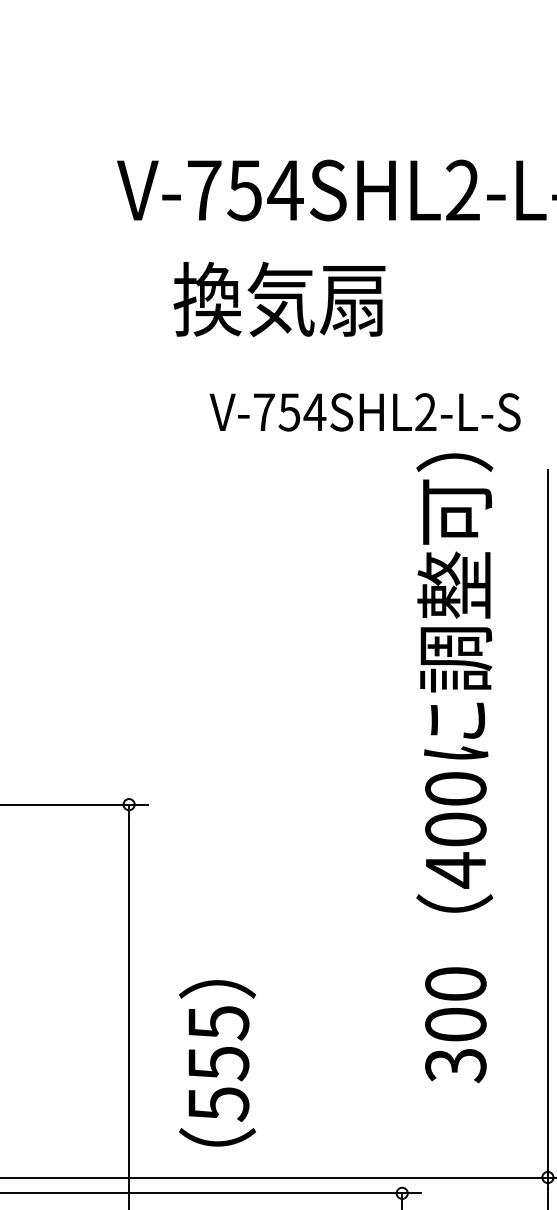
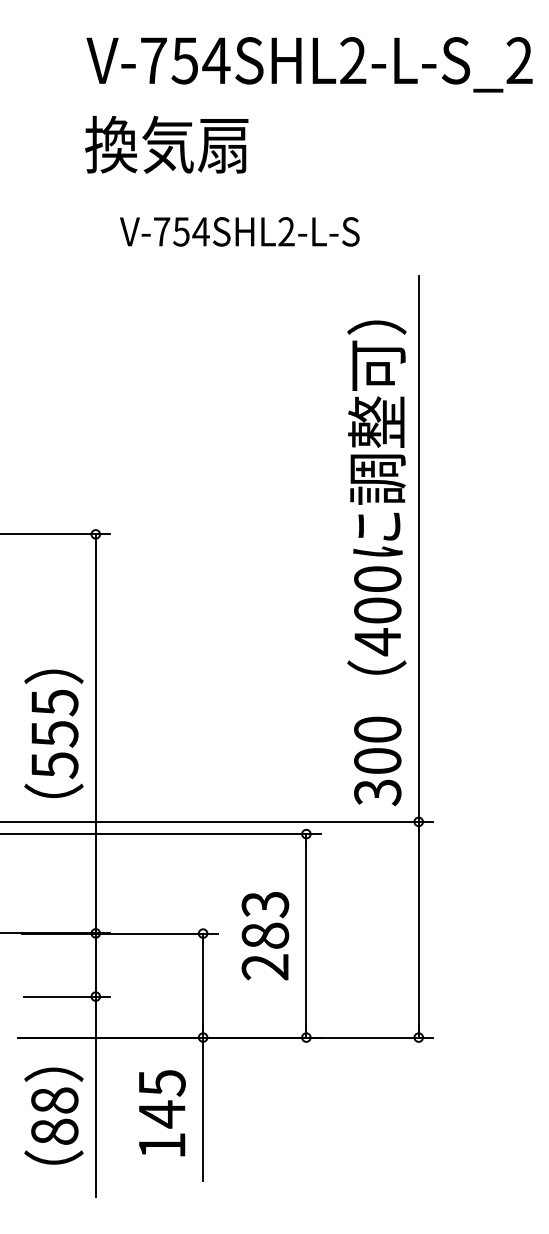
text: (279, 299) -> (166, 144), moved
text: (364, 411) -> (239, 231), moved
text: (454, 768) -> (376, 563), moved
text: (216, 1062) -> (53, 733), moved

